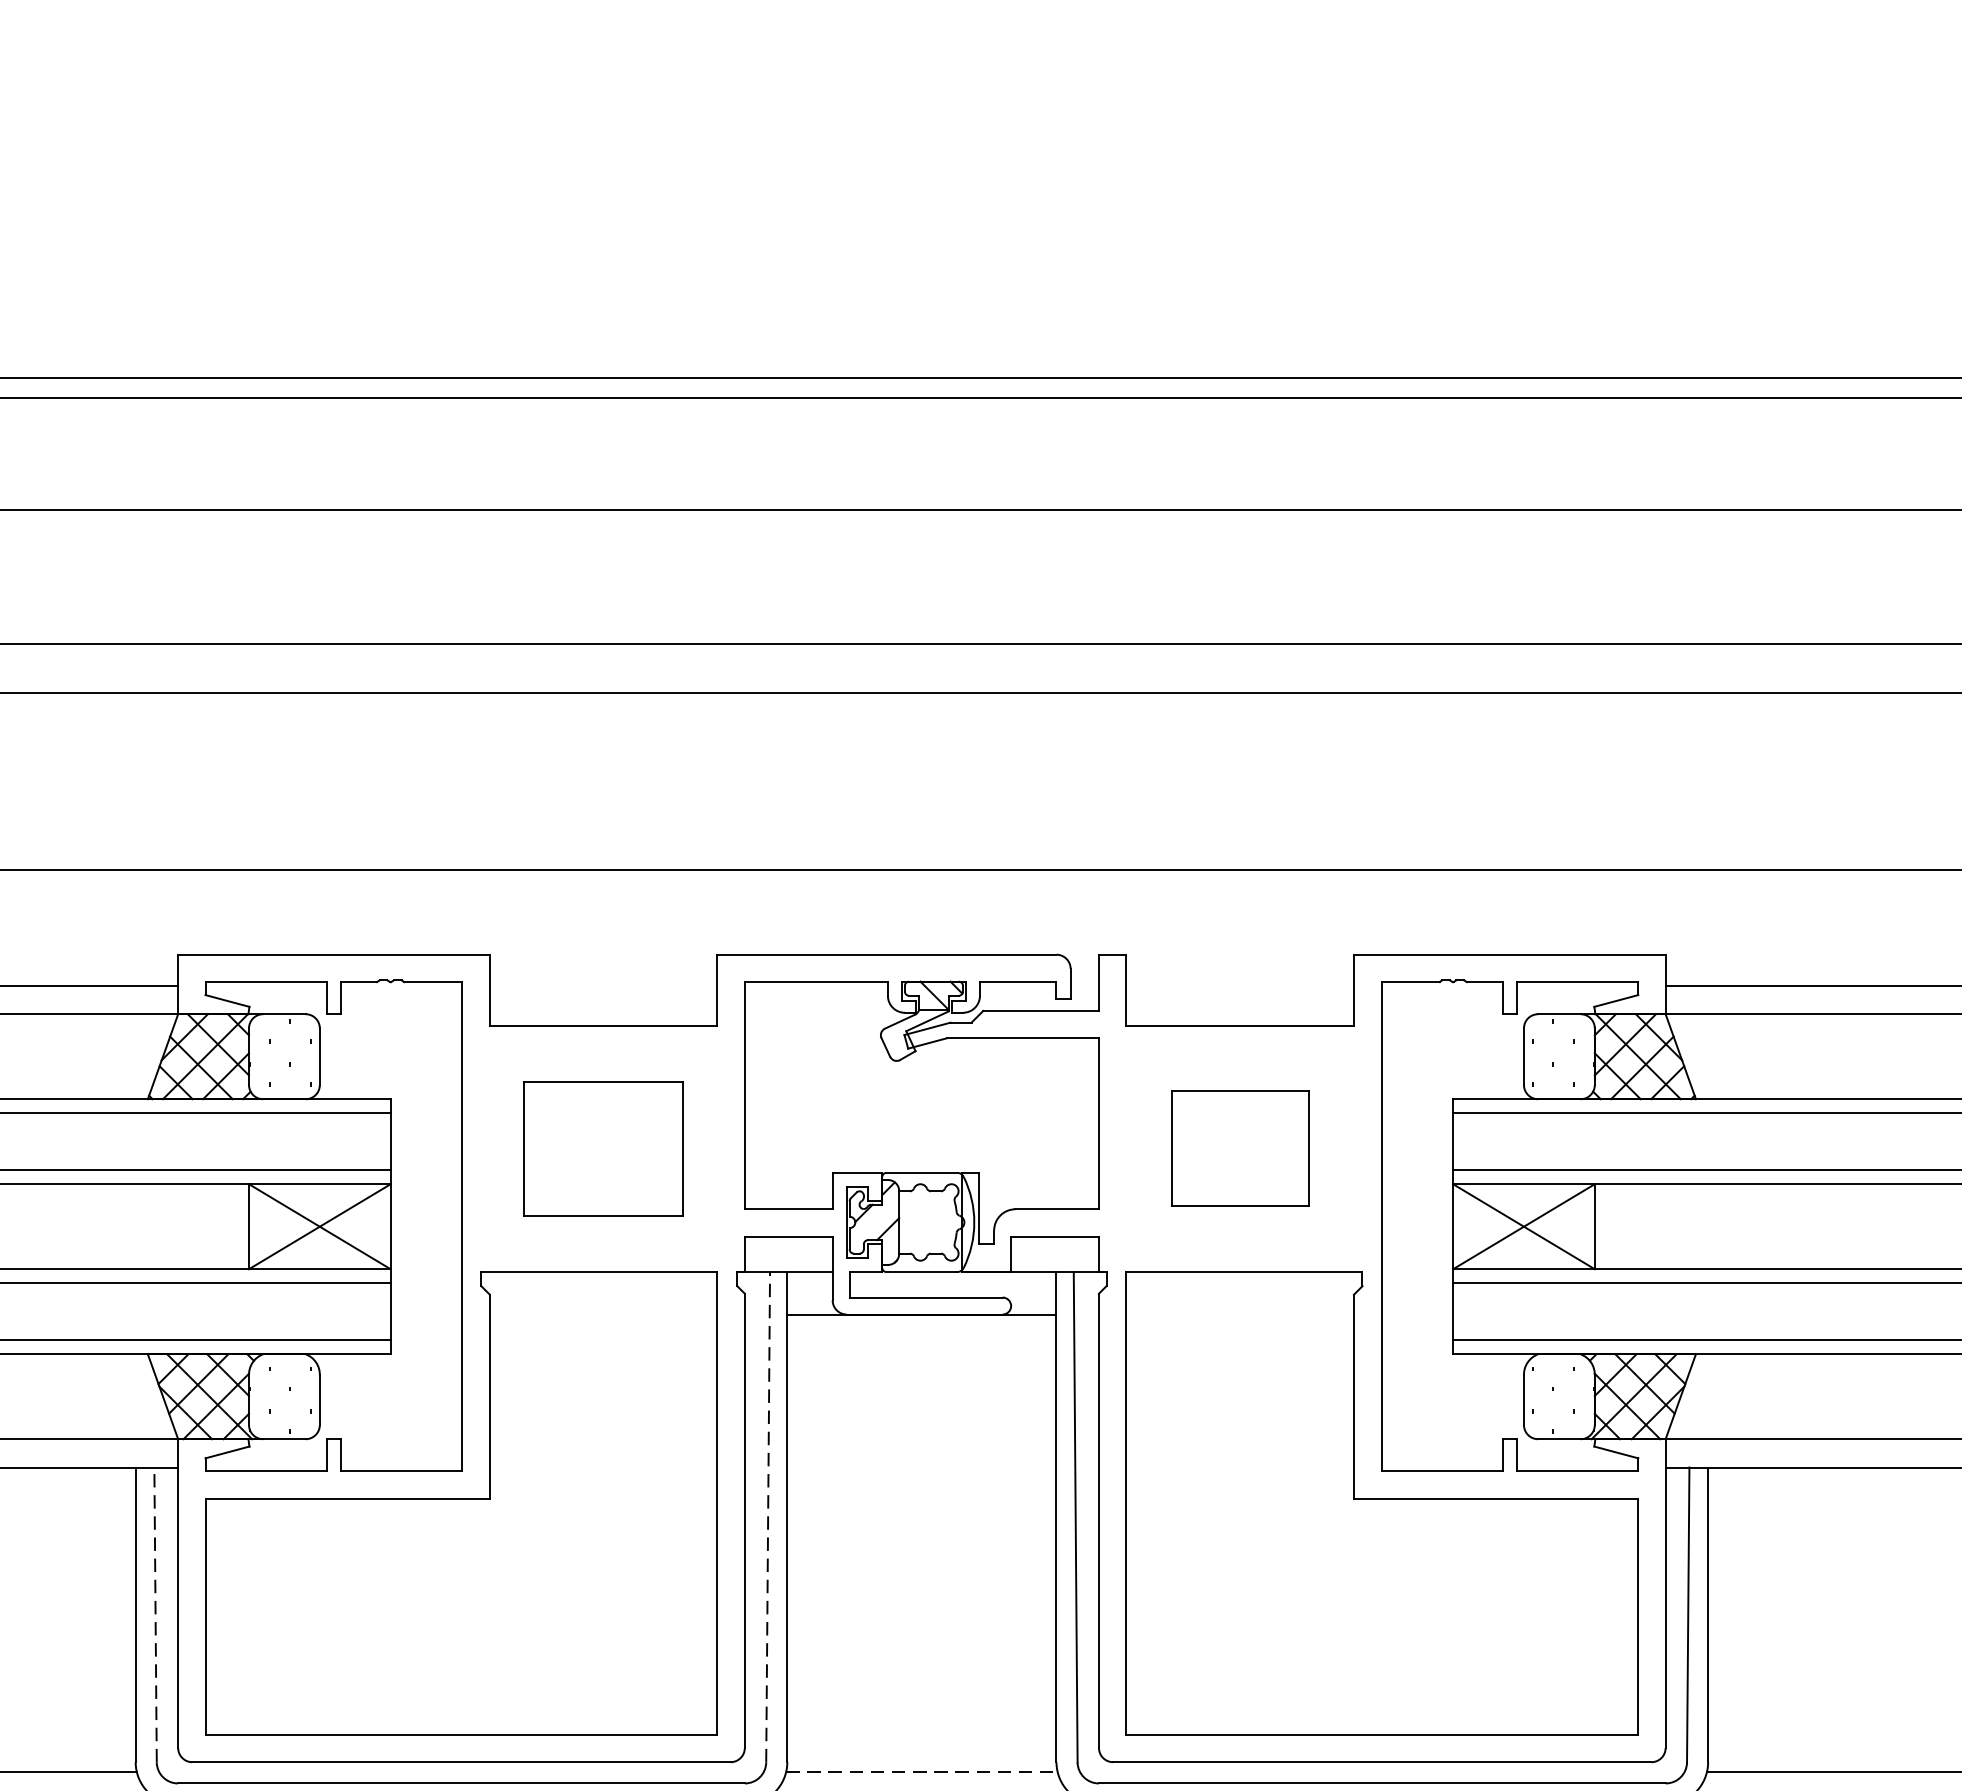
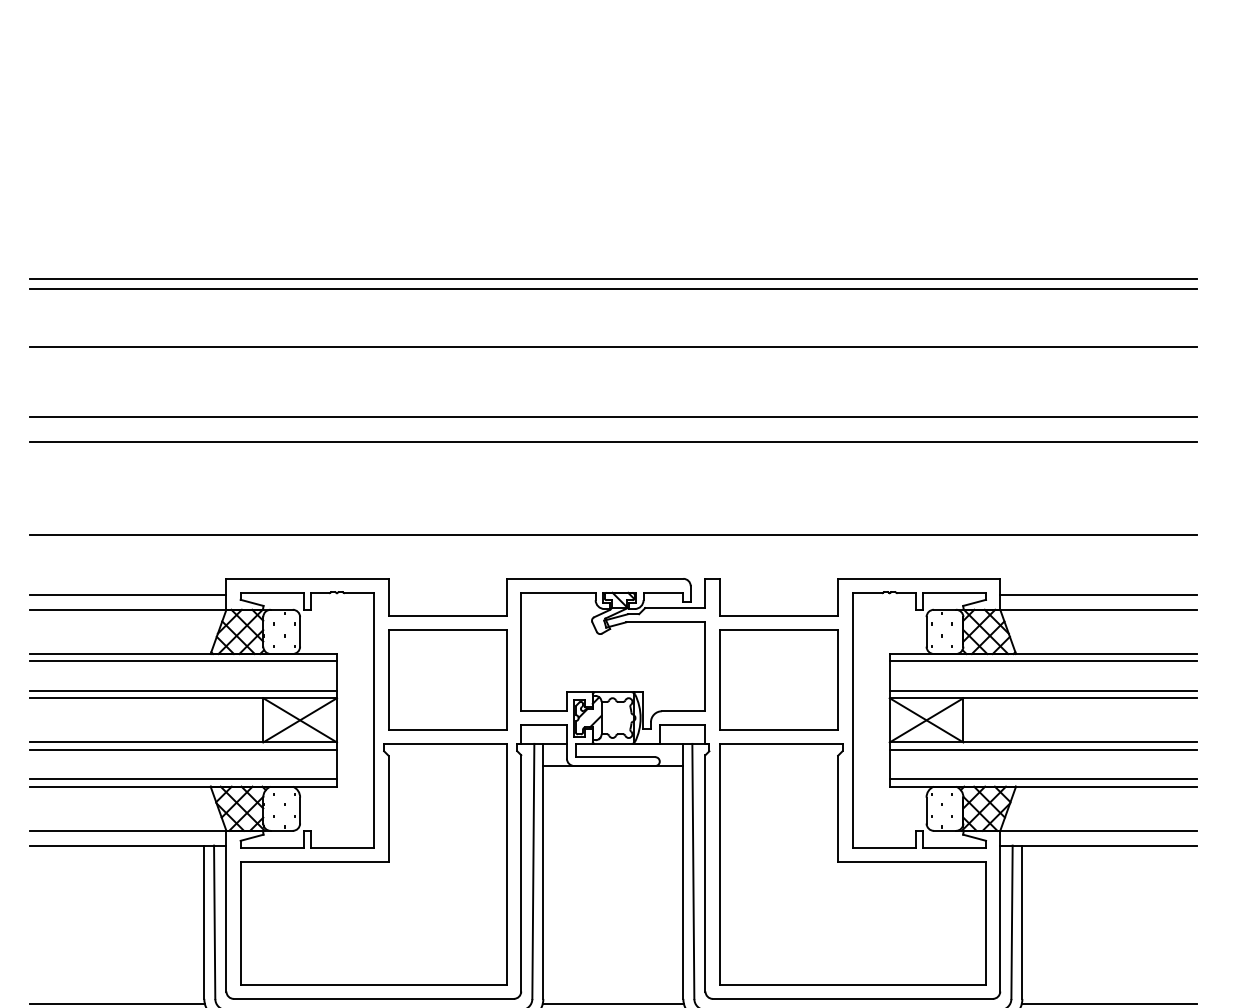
part: (603, 1148) -> (447, 679), size x1.43
part: (1239, 1148) -> (778, 679), size x1.67
line: (768, 1517) -> (533, 871), dashed -> solid
line: (155, 1615) -> (214, 922), dashed -> solid
line: (922, 1771) -> (613, 1003), dashed -> solid

